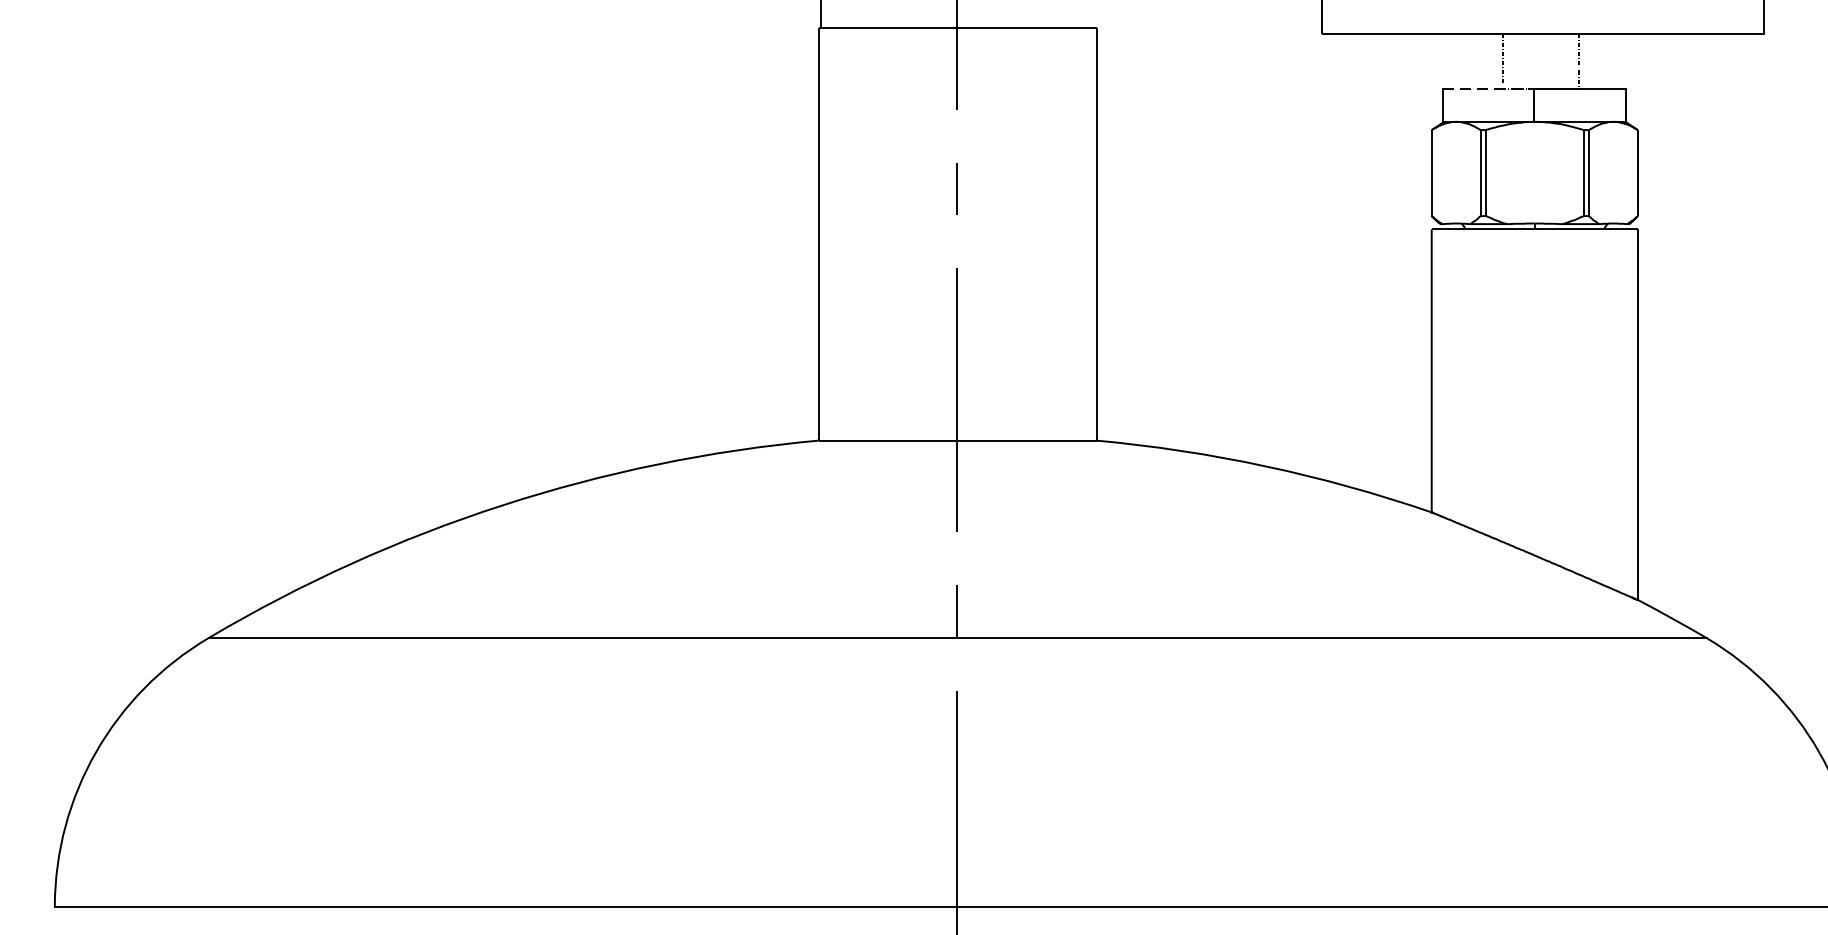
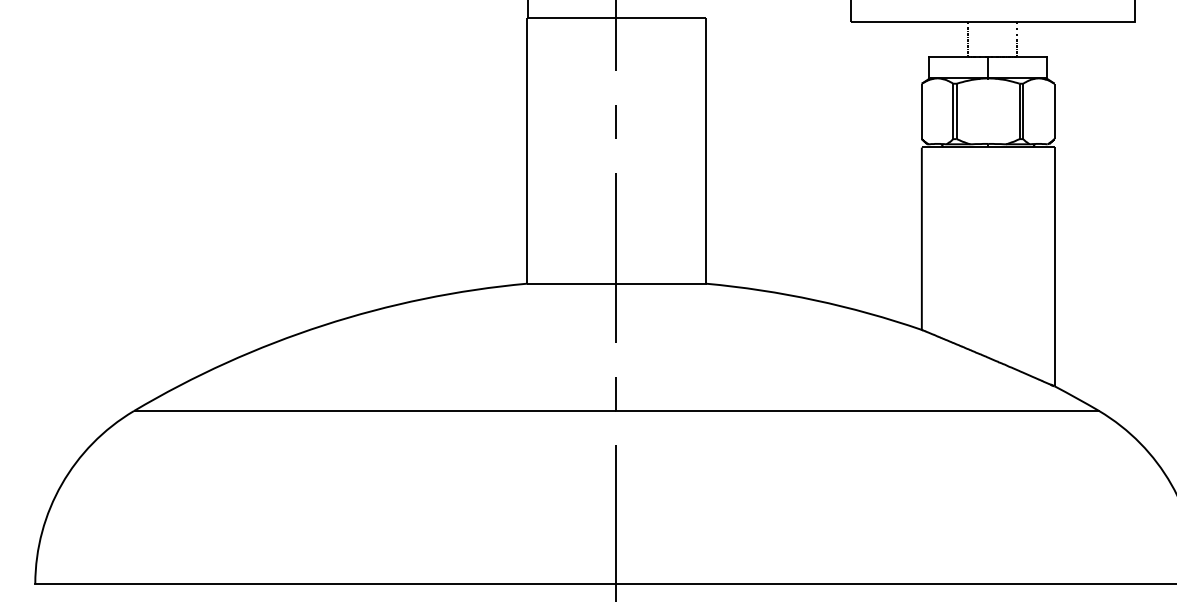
line: (1488, 89) -> (958, 57), dashed -> solid

